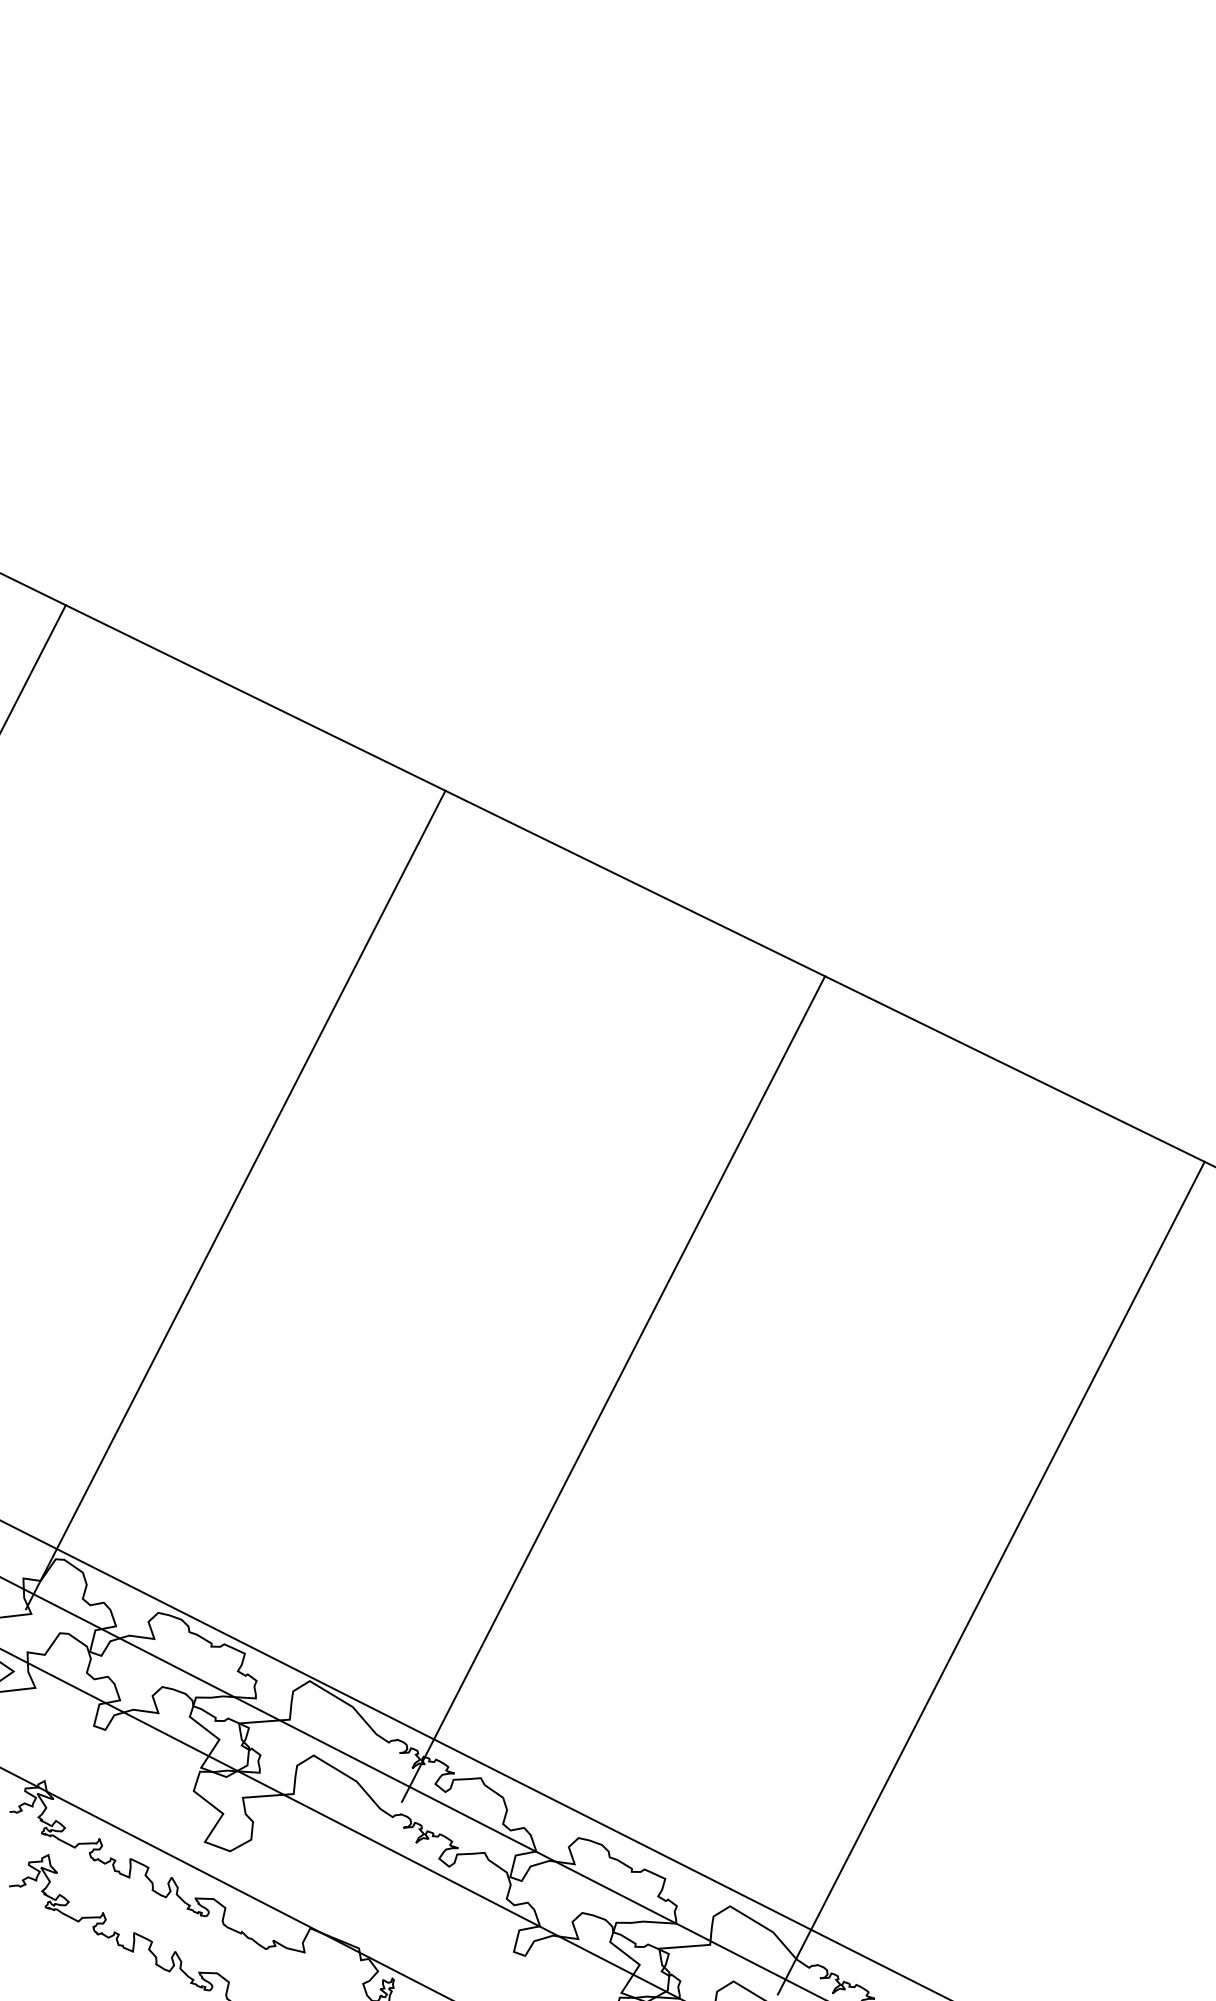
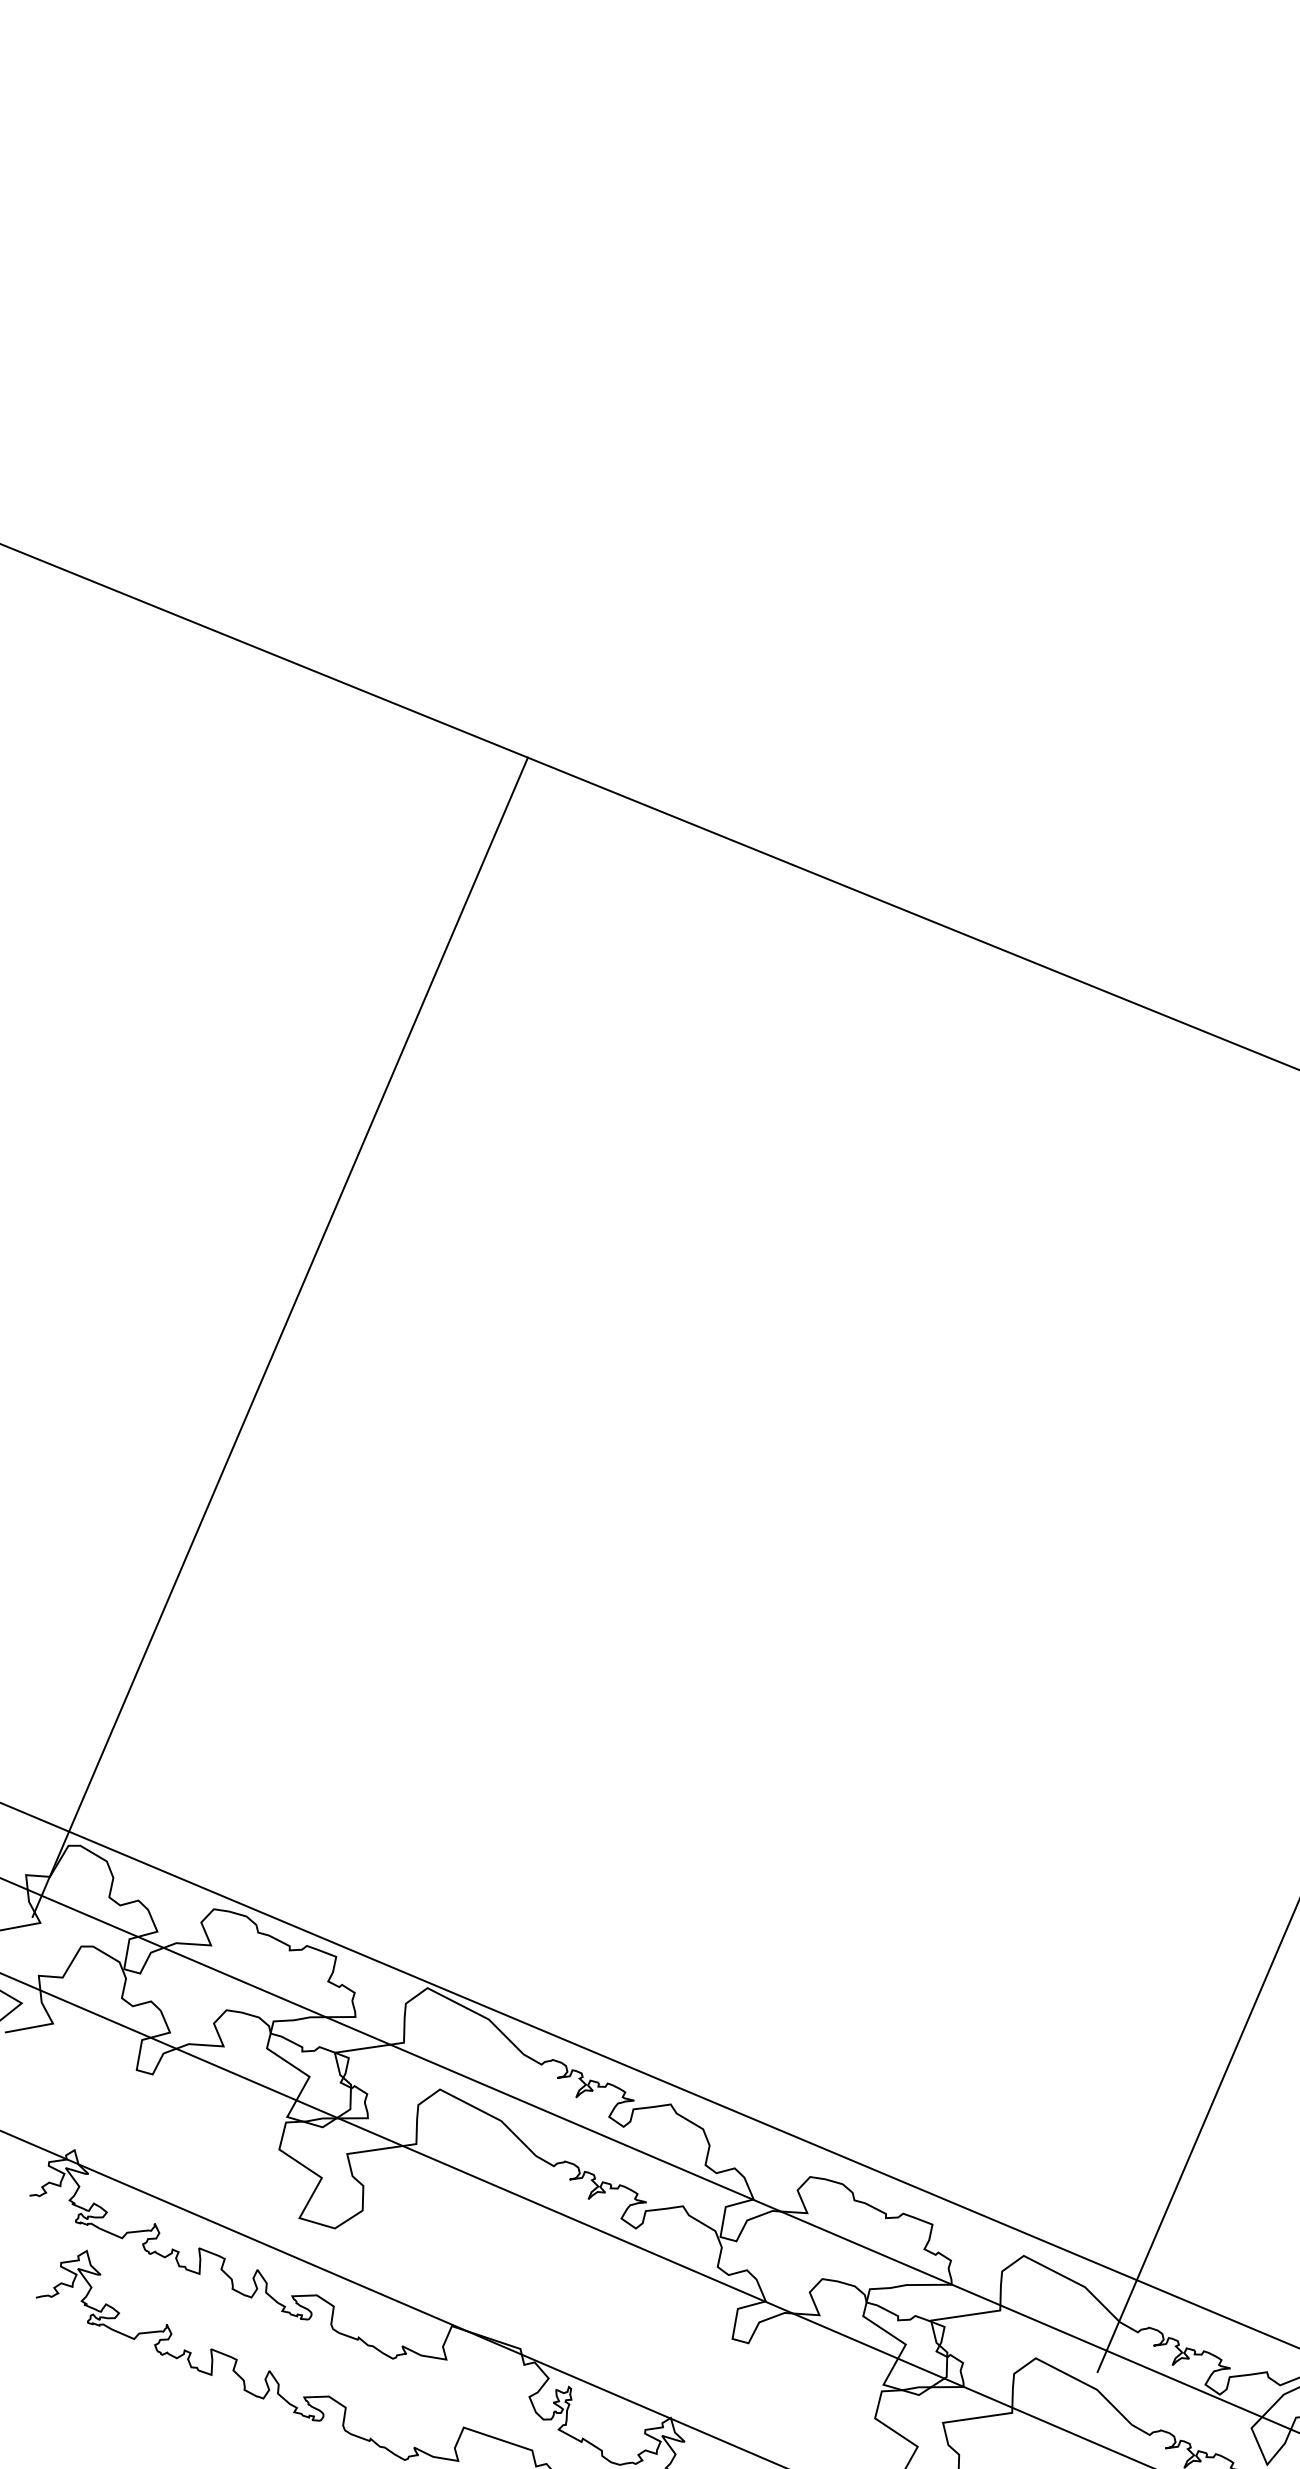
line: (613, 1388) -> (814, 1558), removed

